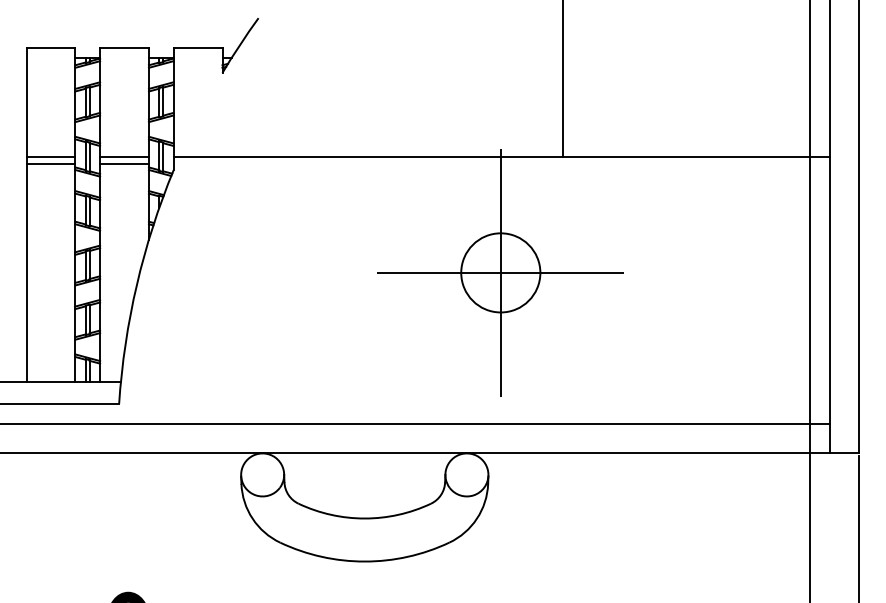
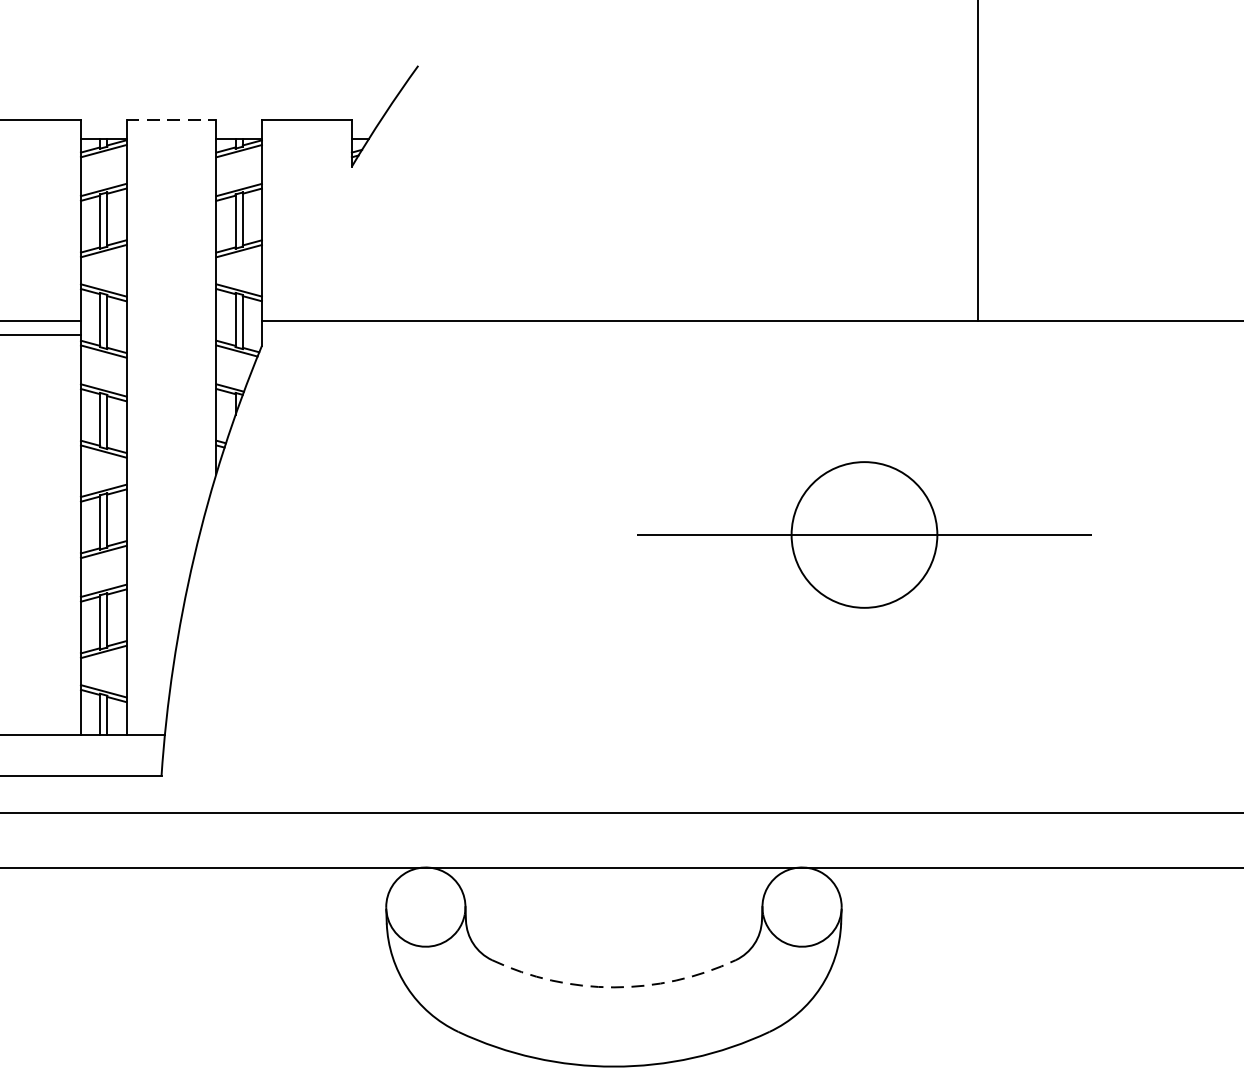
line: (125, 47) -> (173, 119), solid -> dashed
line: (124, 156) -> (171, 320), removed
line: (124, 164) -> (171, 335), removed
line: (500, 272) -> (863, 534), removed
arc: (364, 518) -> (613, 987), solid -> dashed

